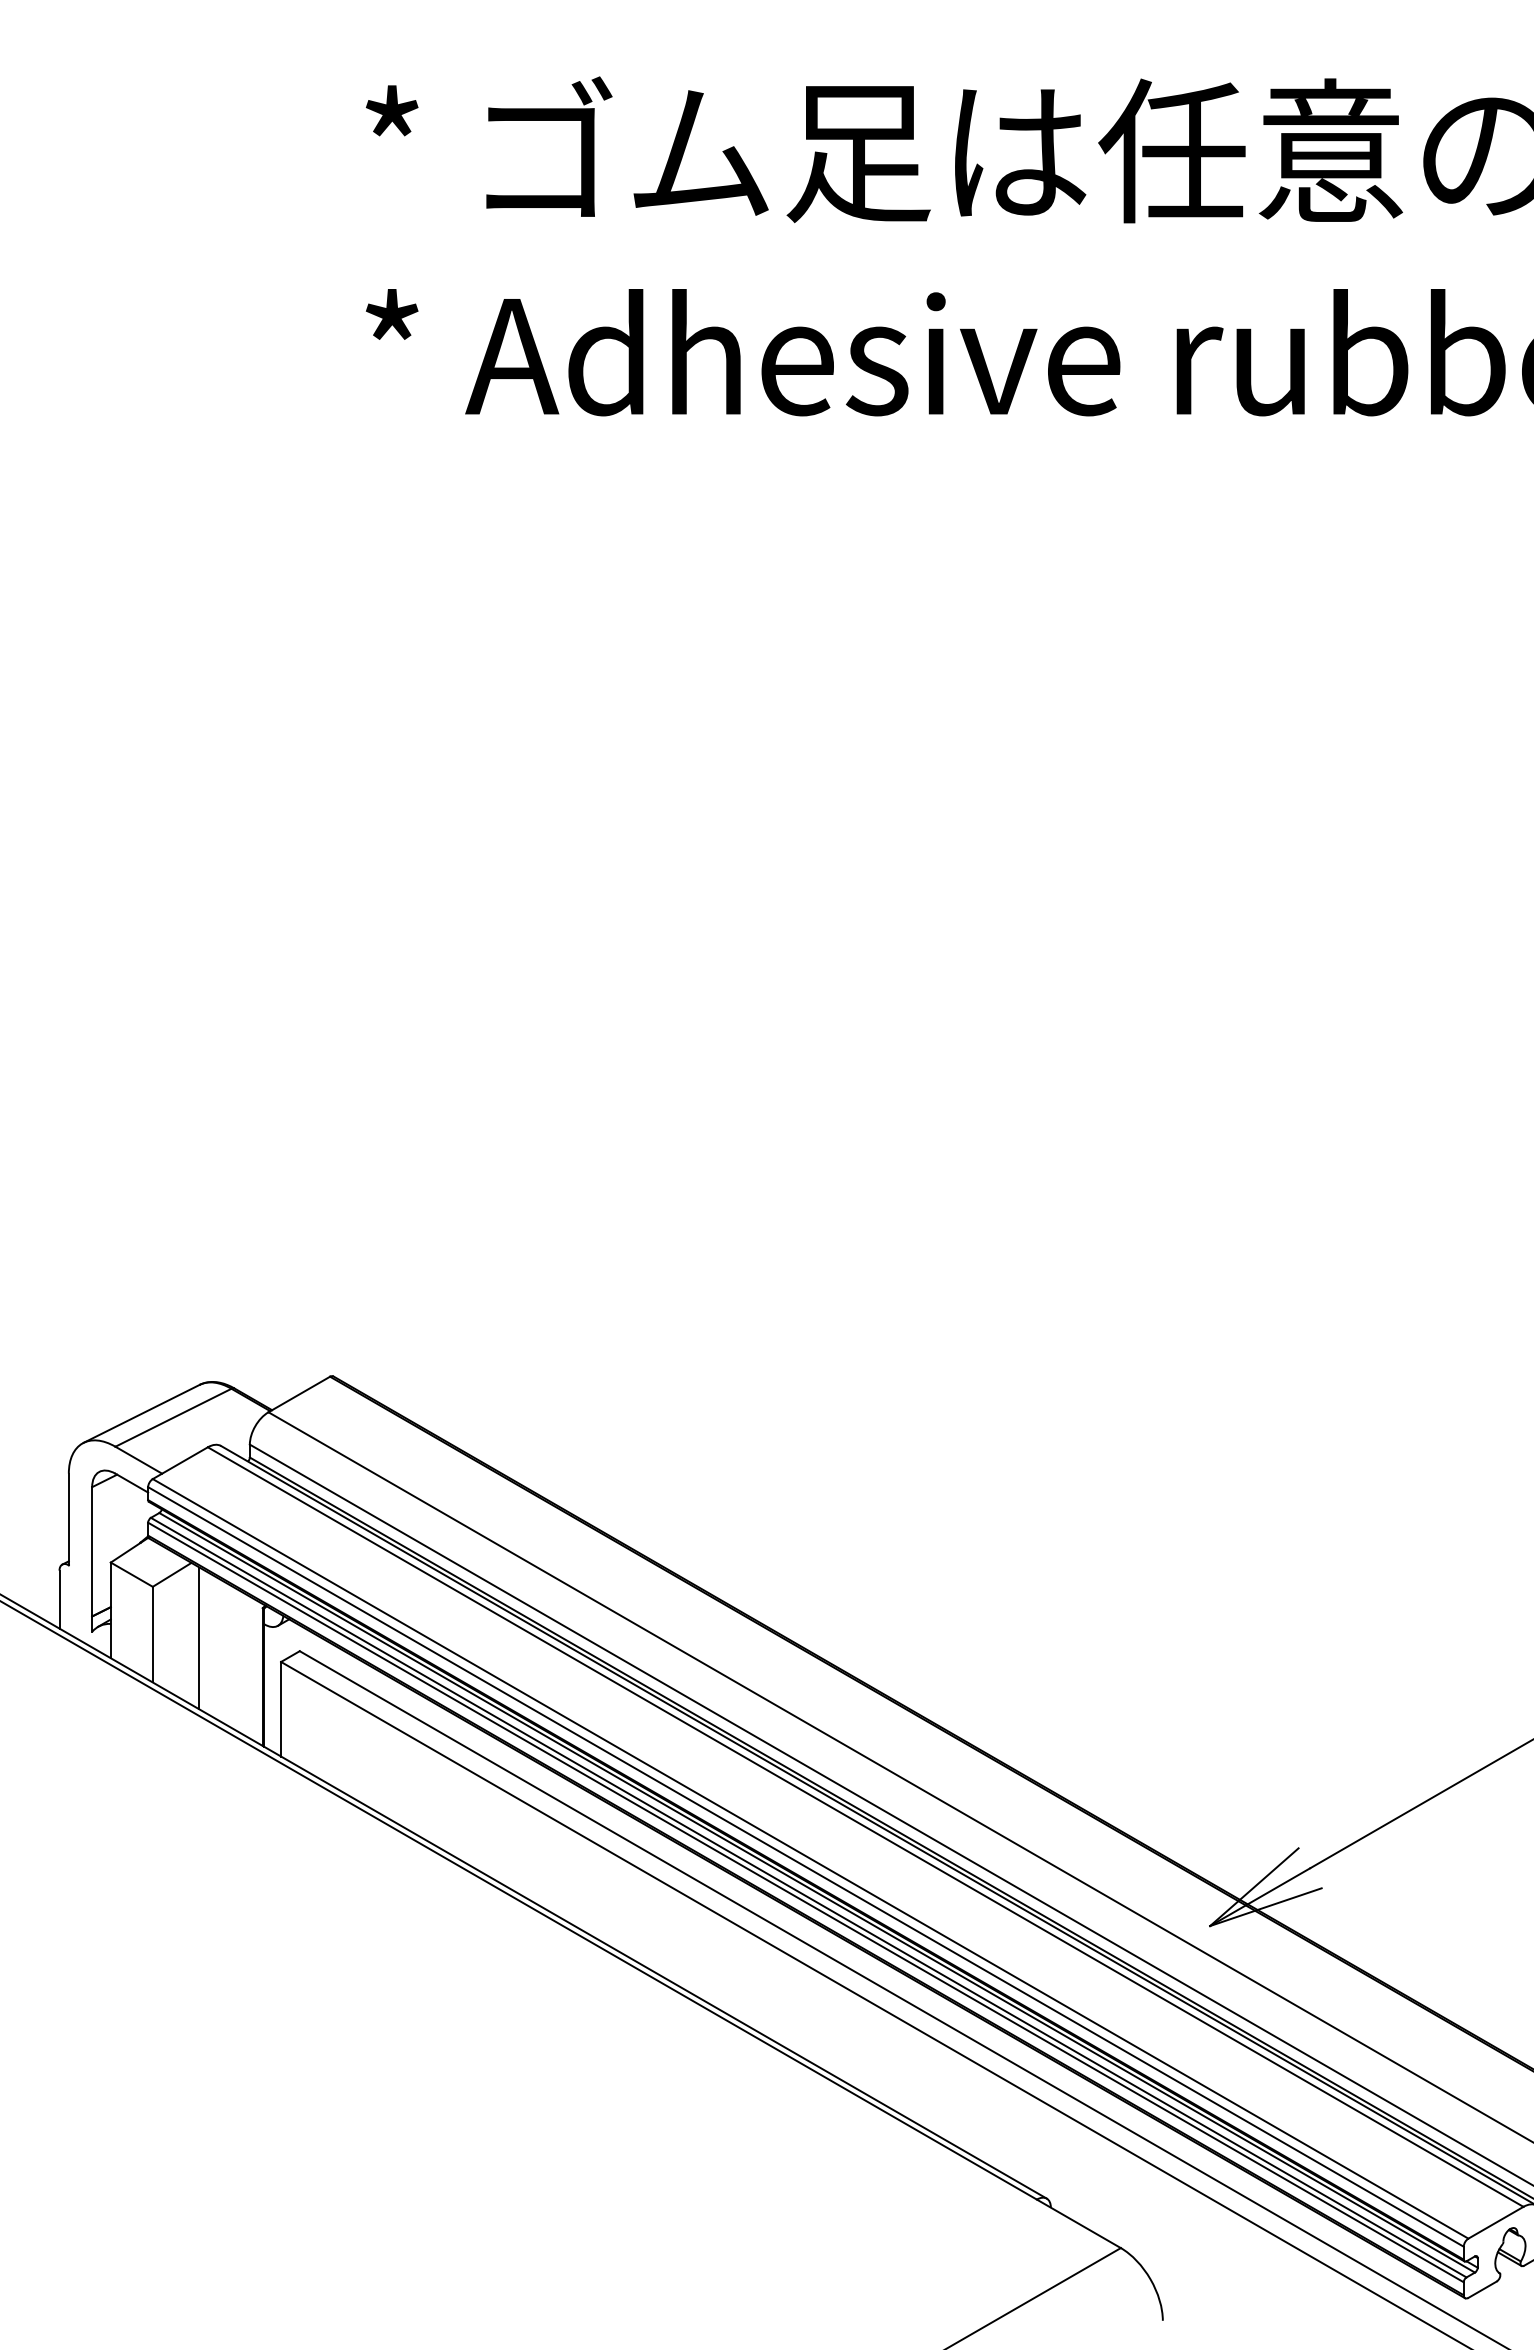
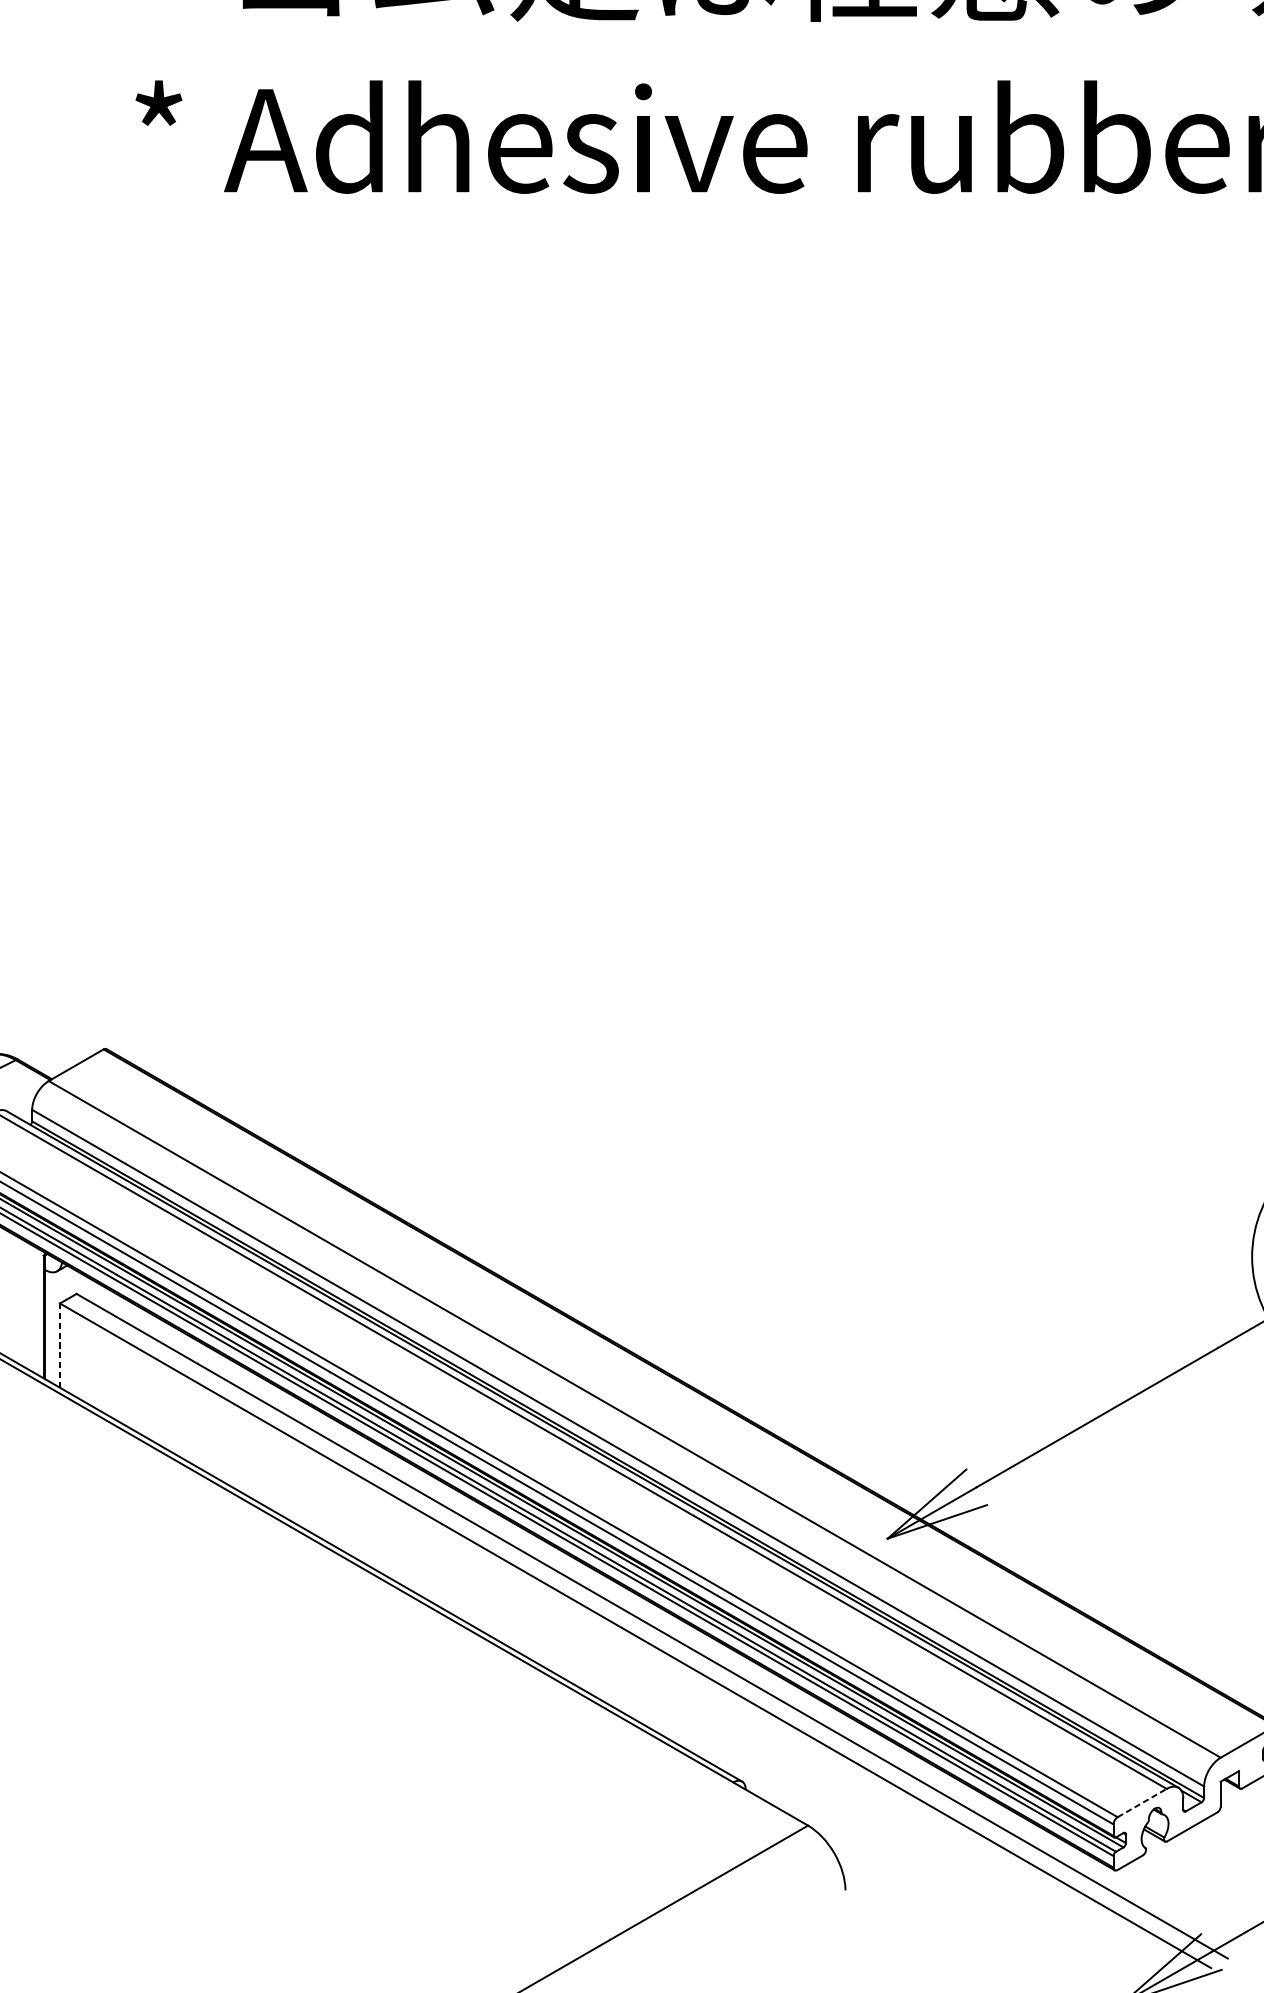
line: (281, 1708) -> (60, 1344), solid -> dashed
line: (1495, 2222) -> (1141, 1802), solid -> dashed

